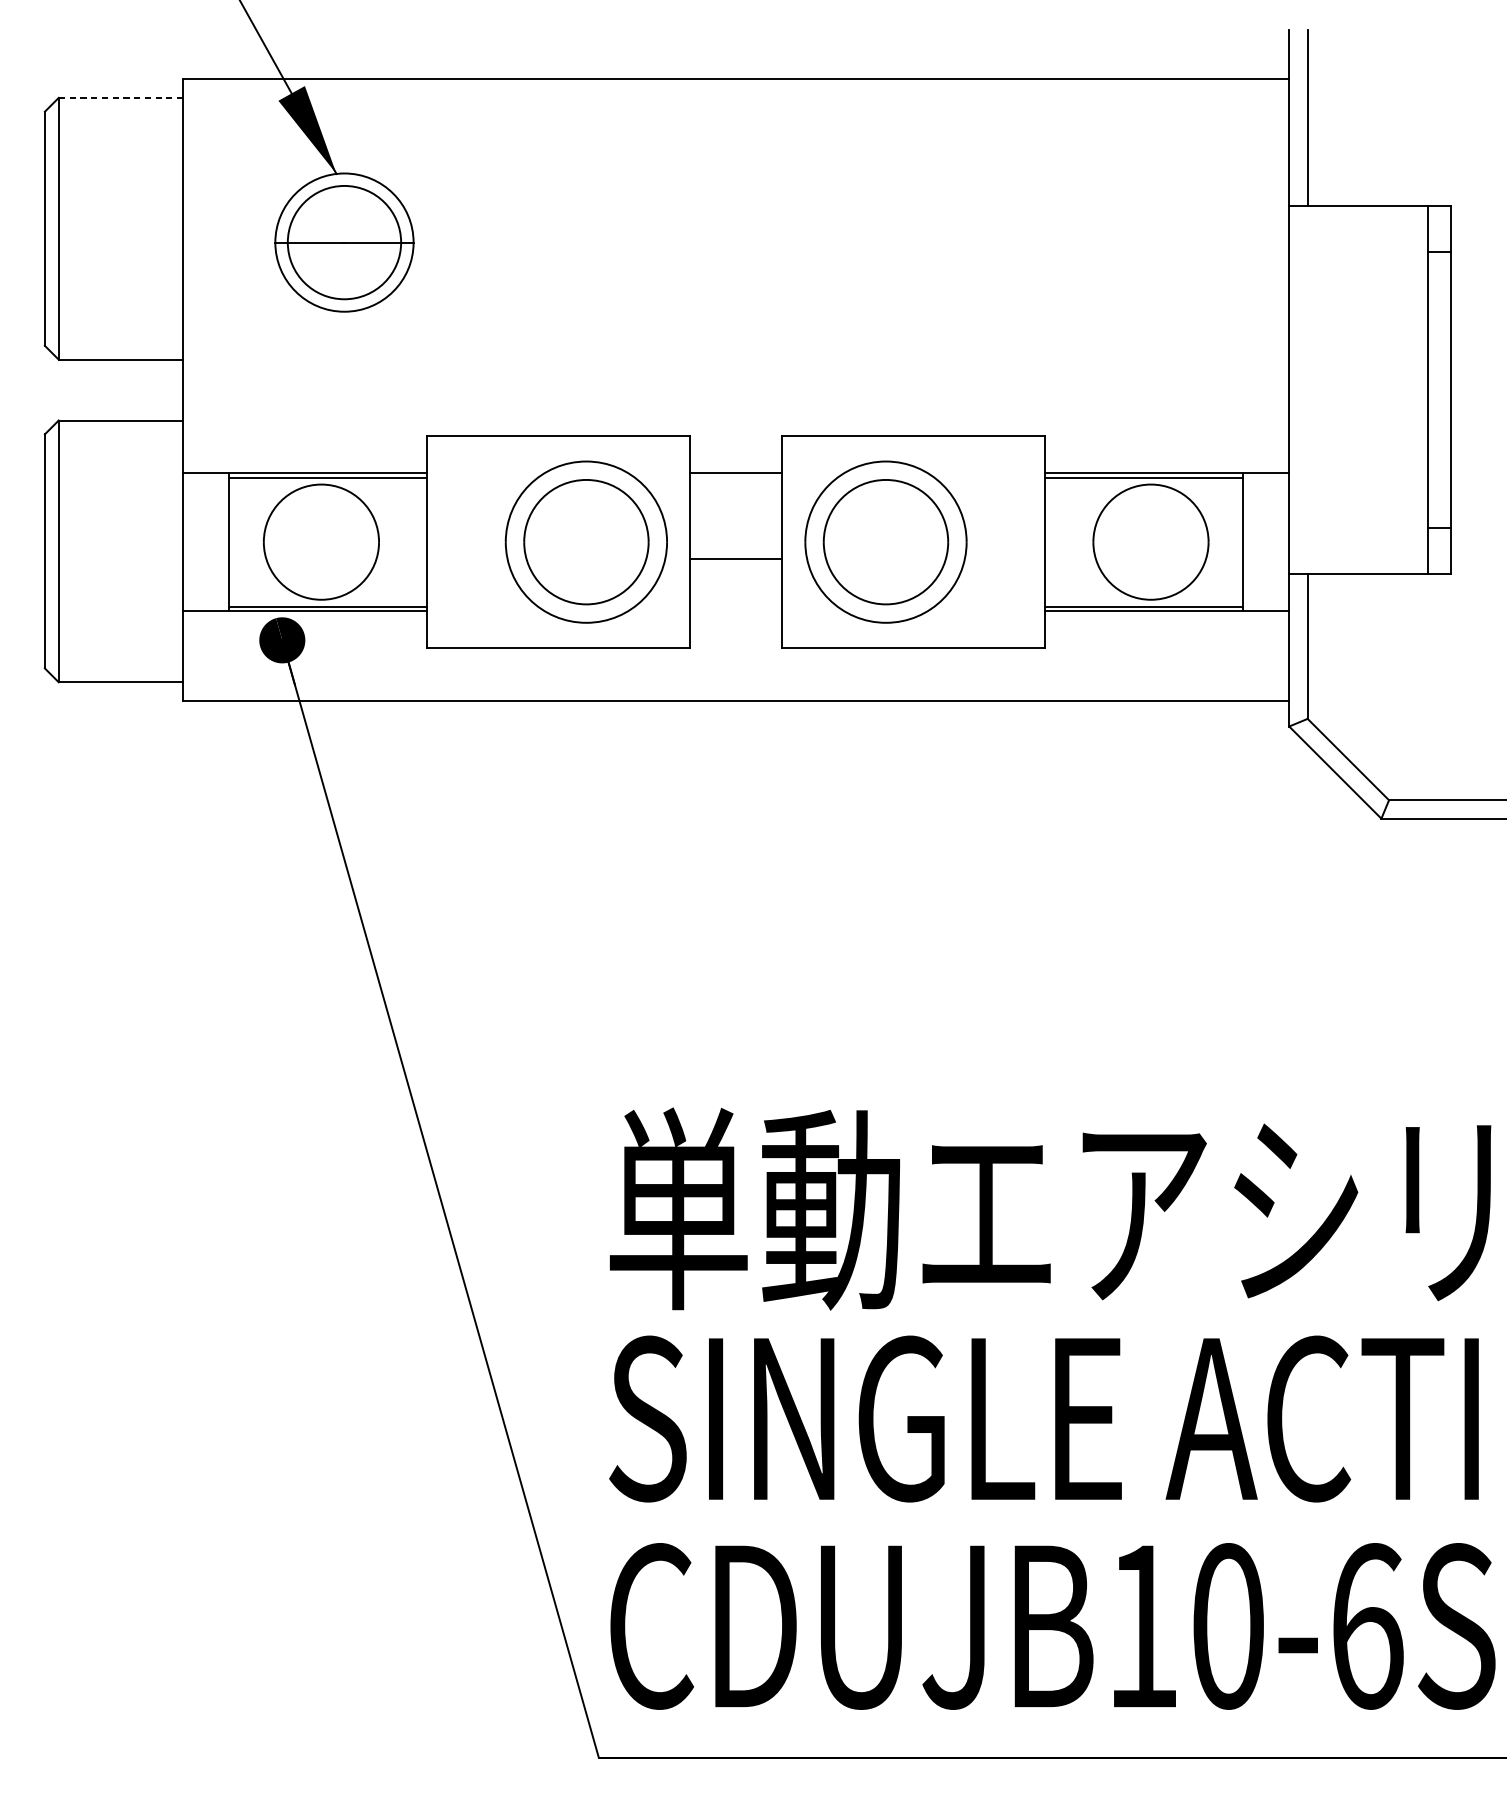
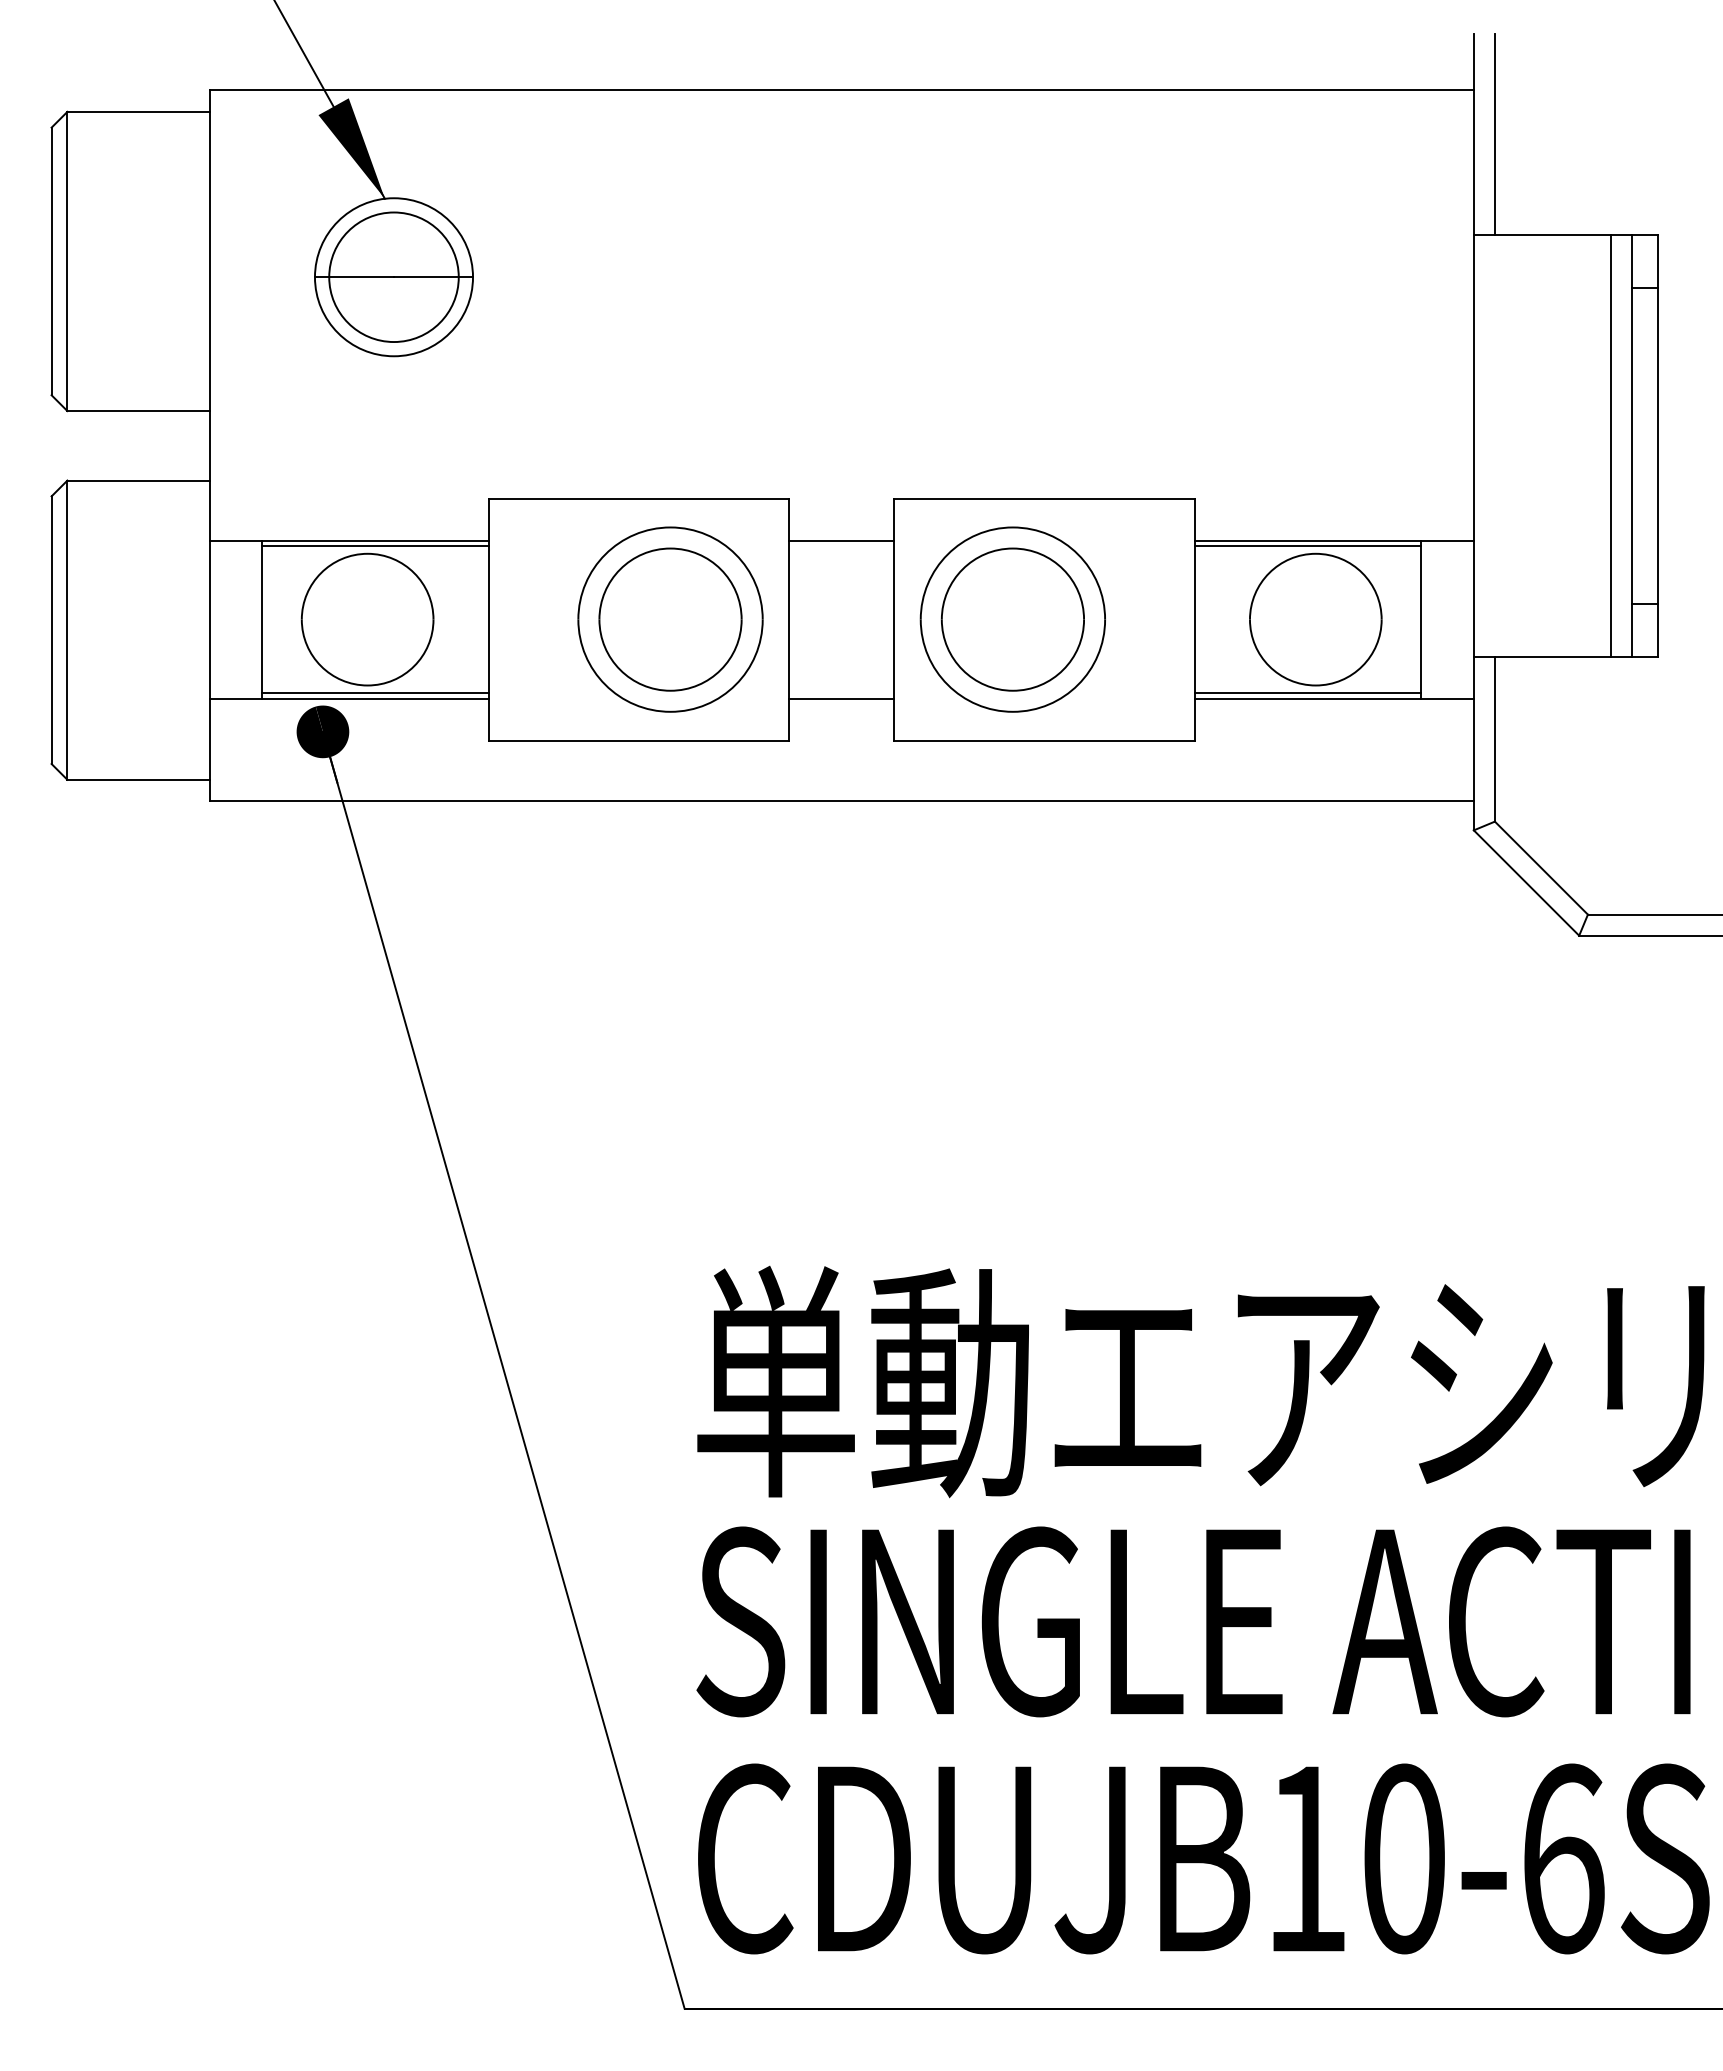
line: (120, 97) -> (138, 111), dashed -> solid
line: (1408, 389) -> (1610, 445), added
line: (736, 558) -> (841, 698), moved

